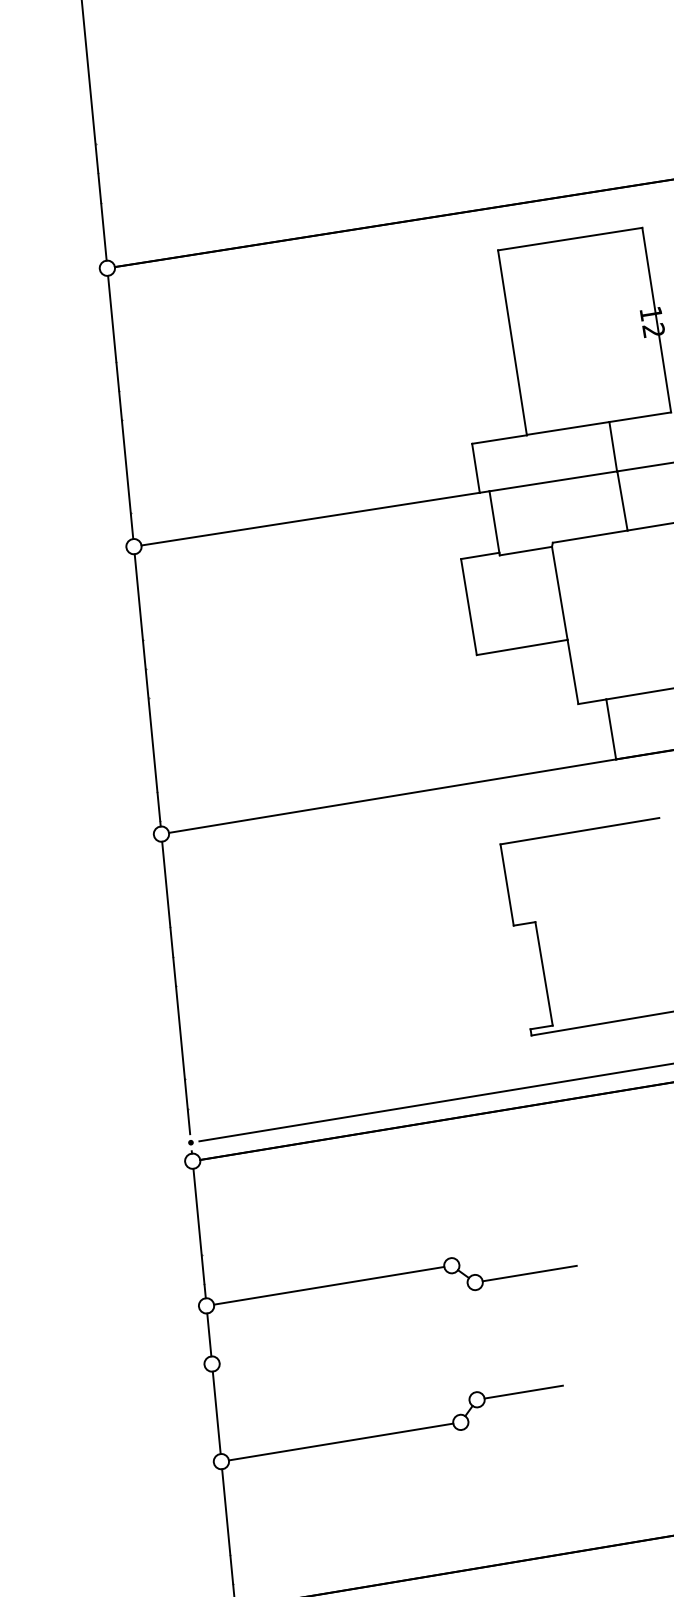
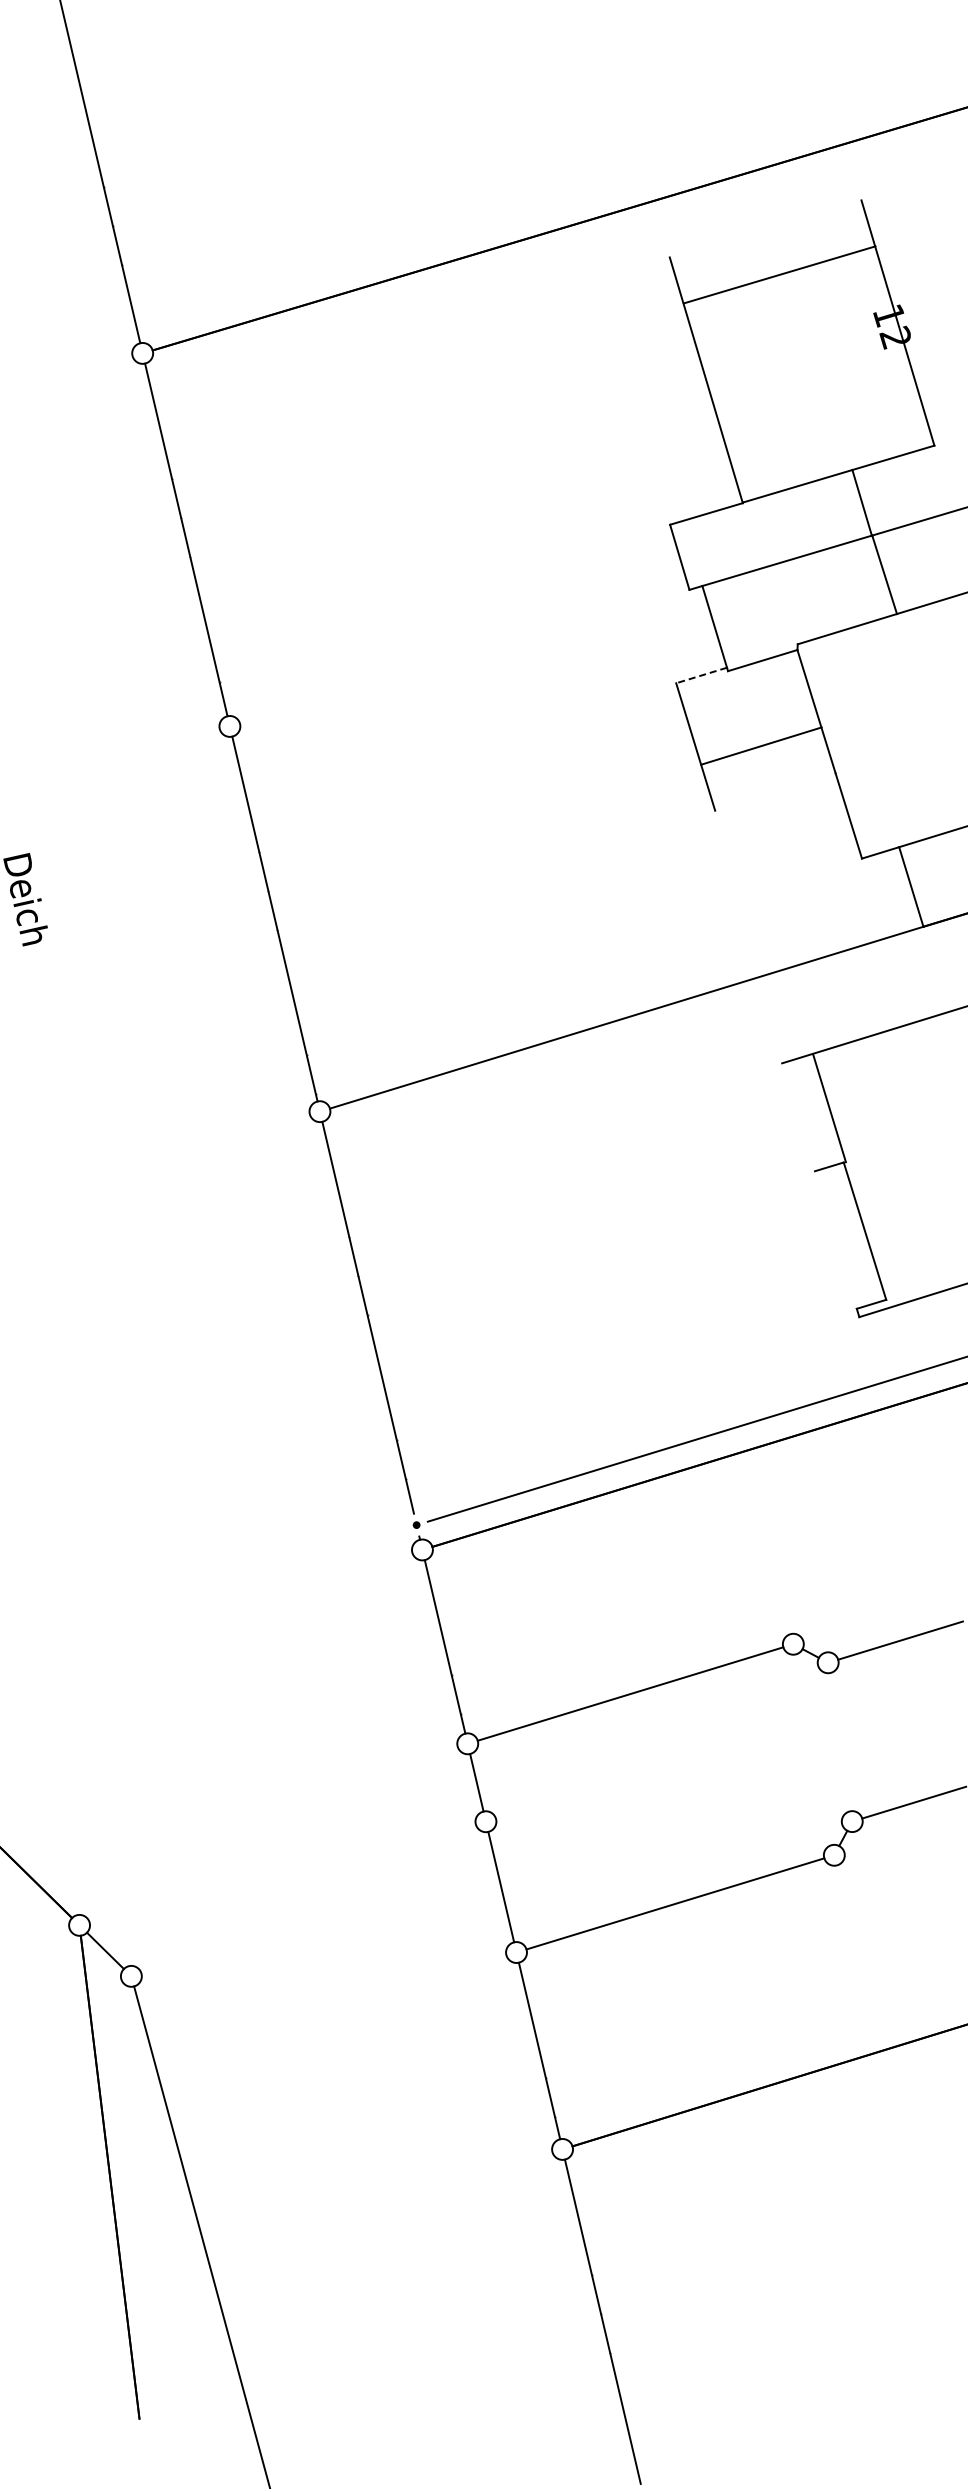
line: (570, 238) -> (779, 274), moved
line: (310, 518) -> (464, 656), removed
line: (480, 555) -> (701, 675), solid -> dashed
line: (522, 647) -> (761, 745), moved
line: (507, 885) -> (829, 1108), moved

